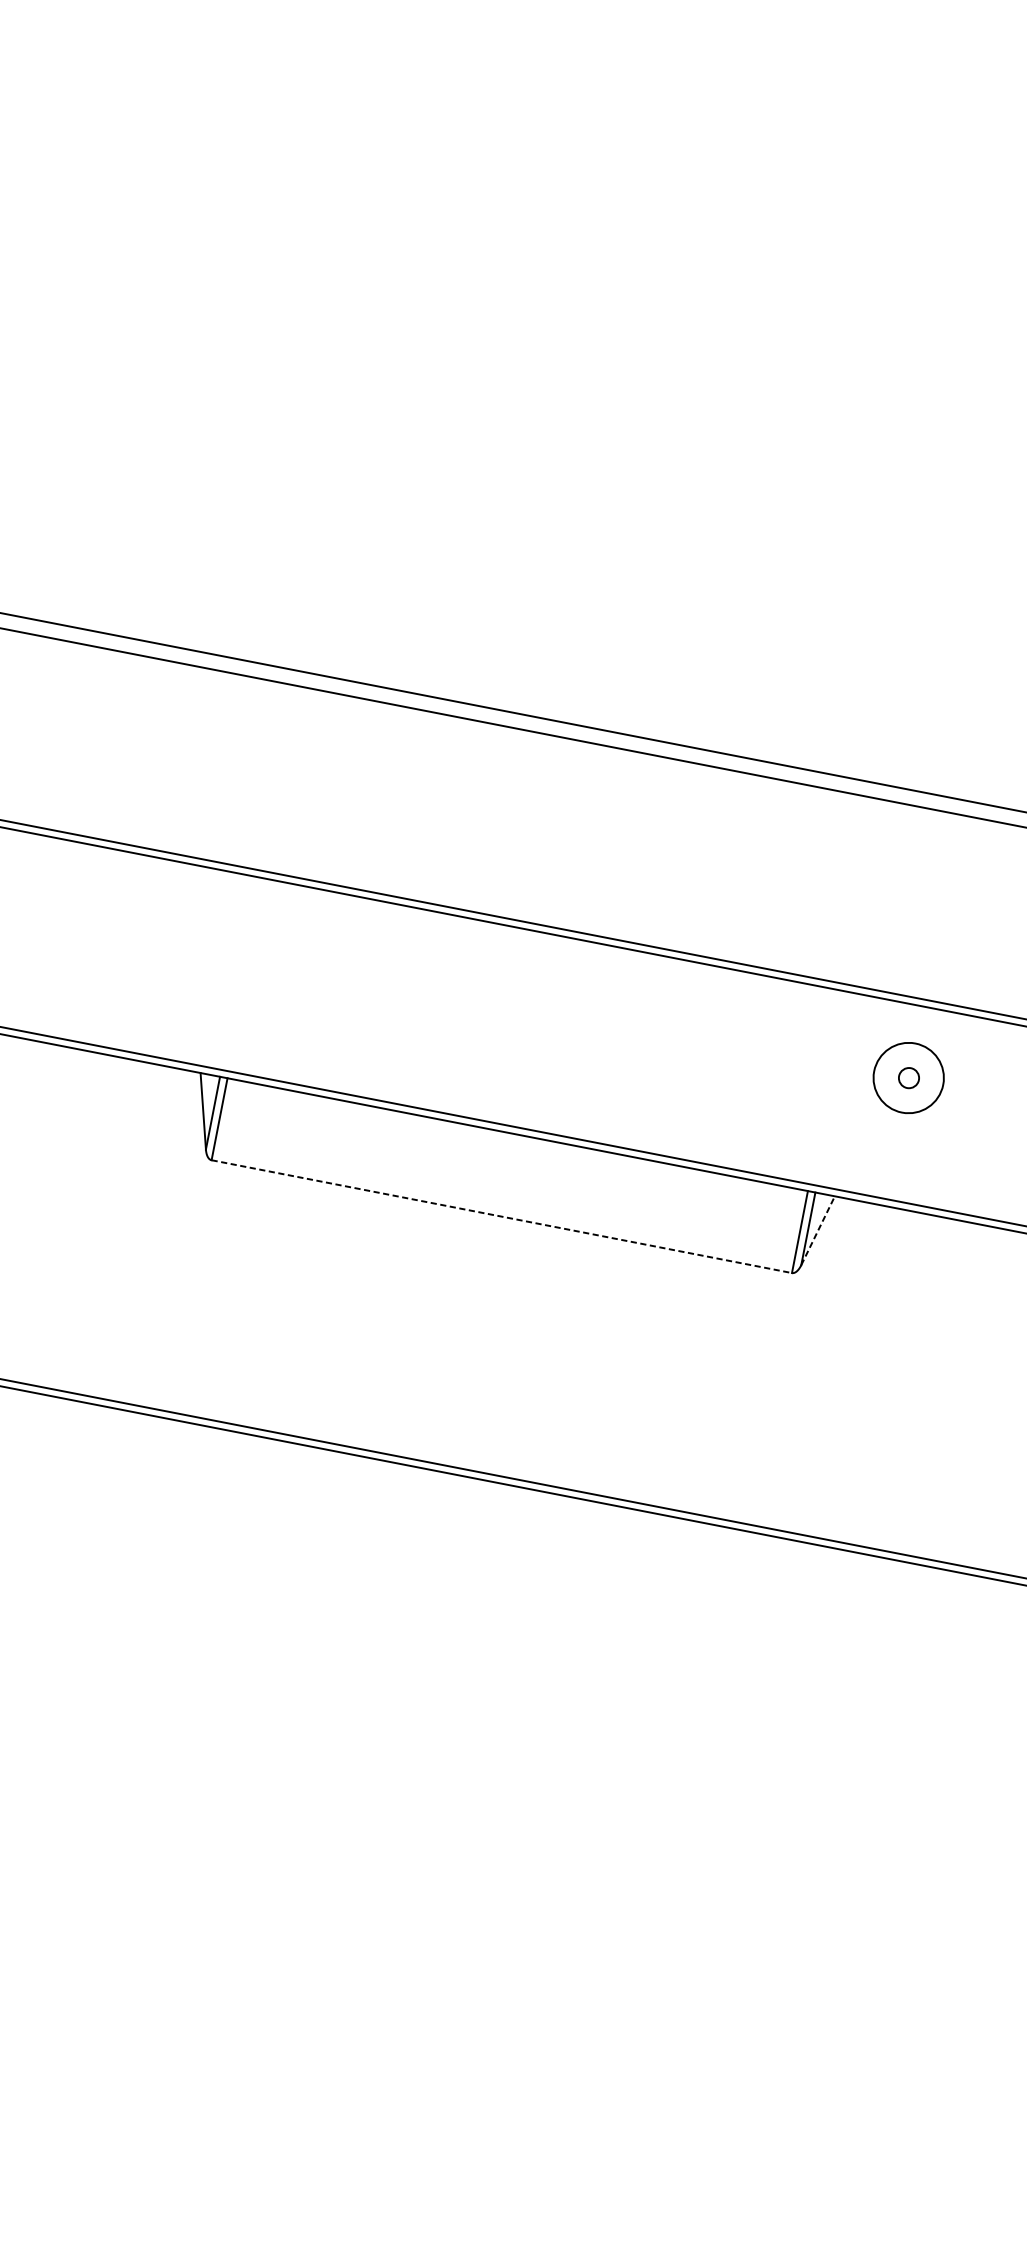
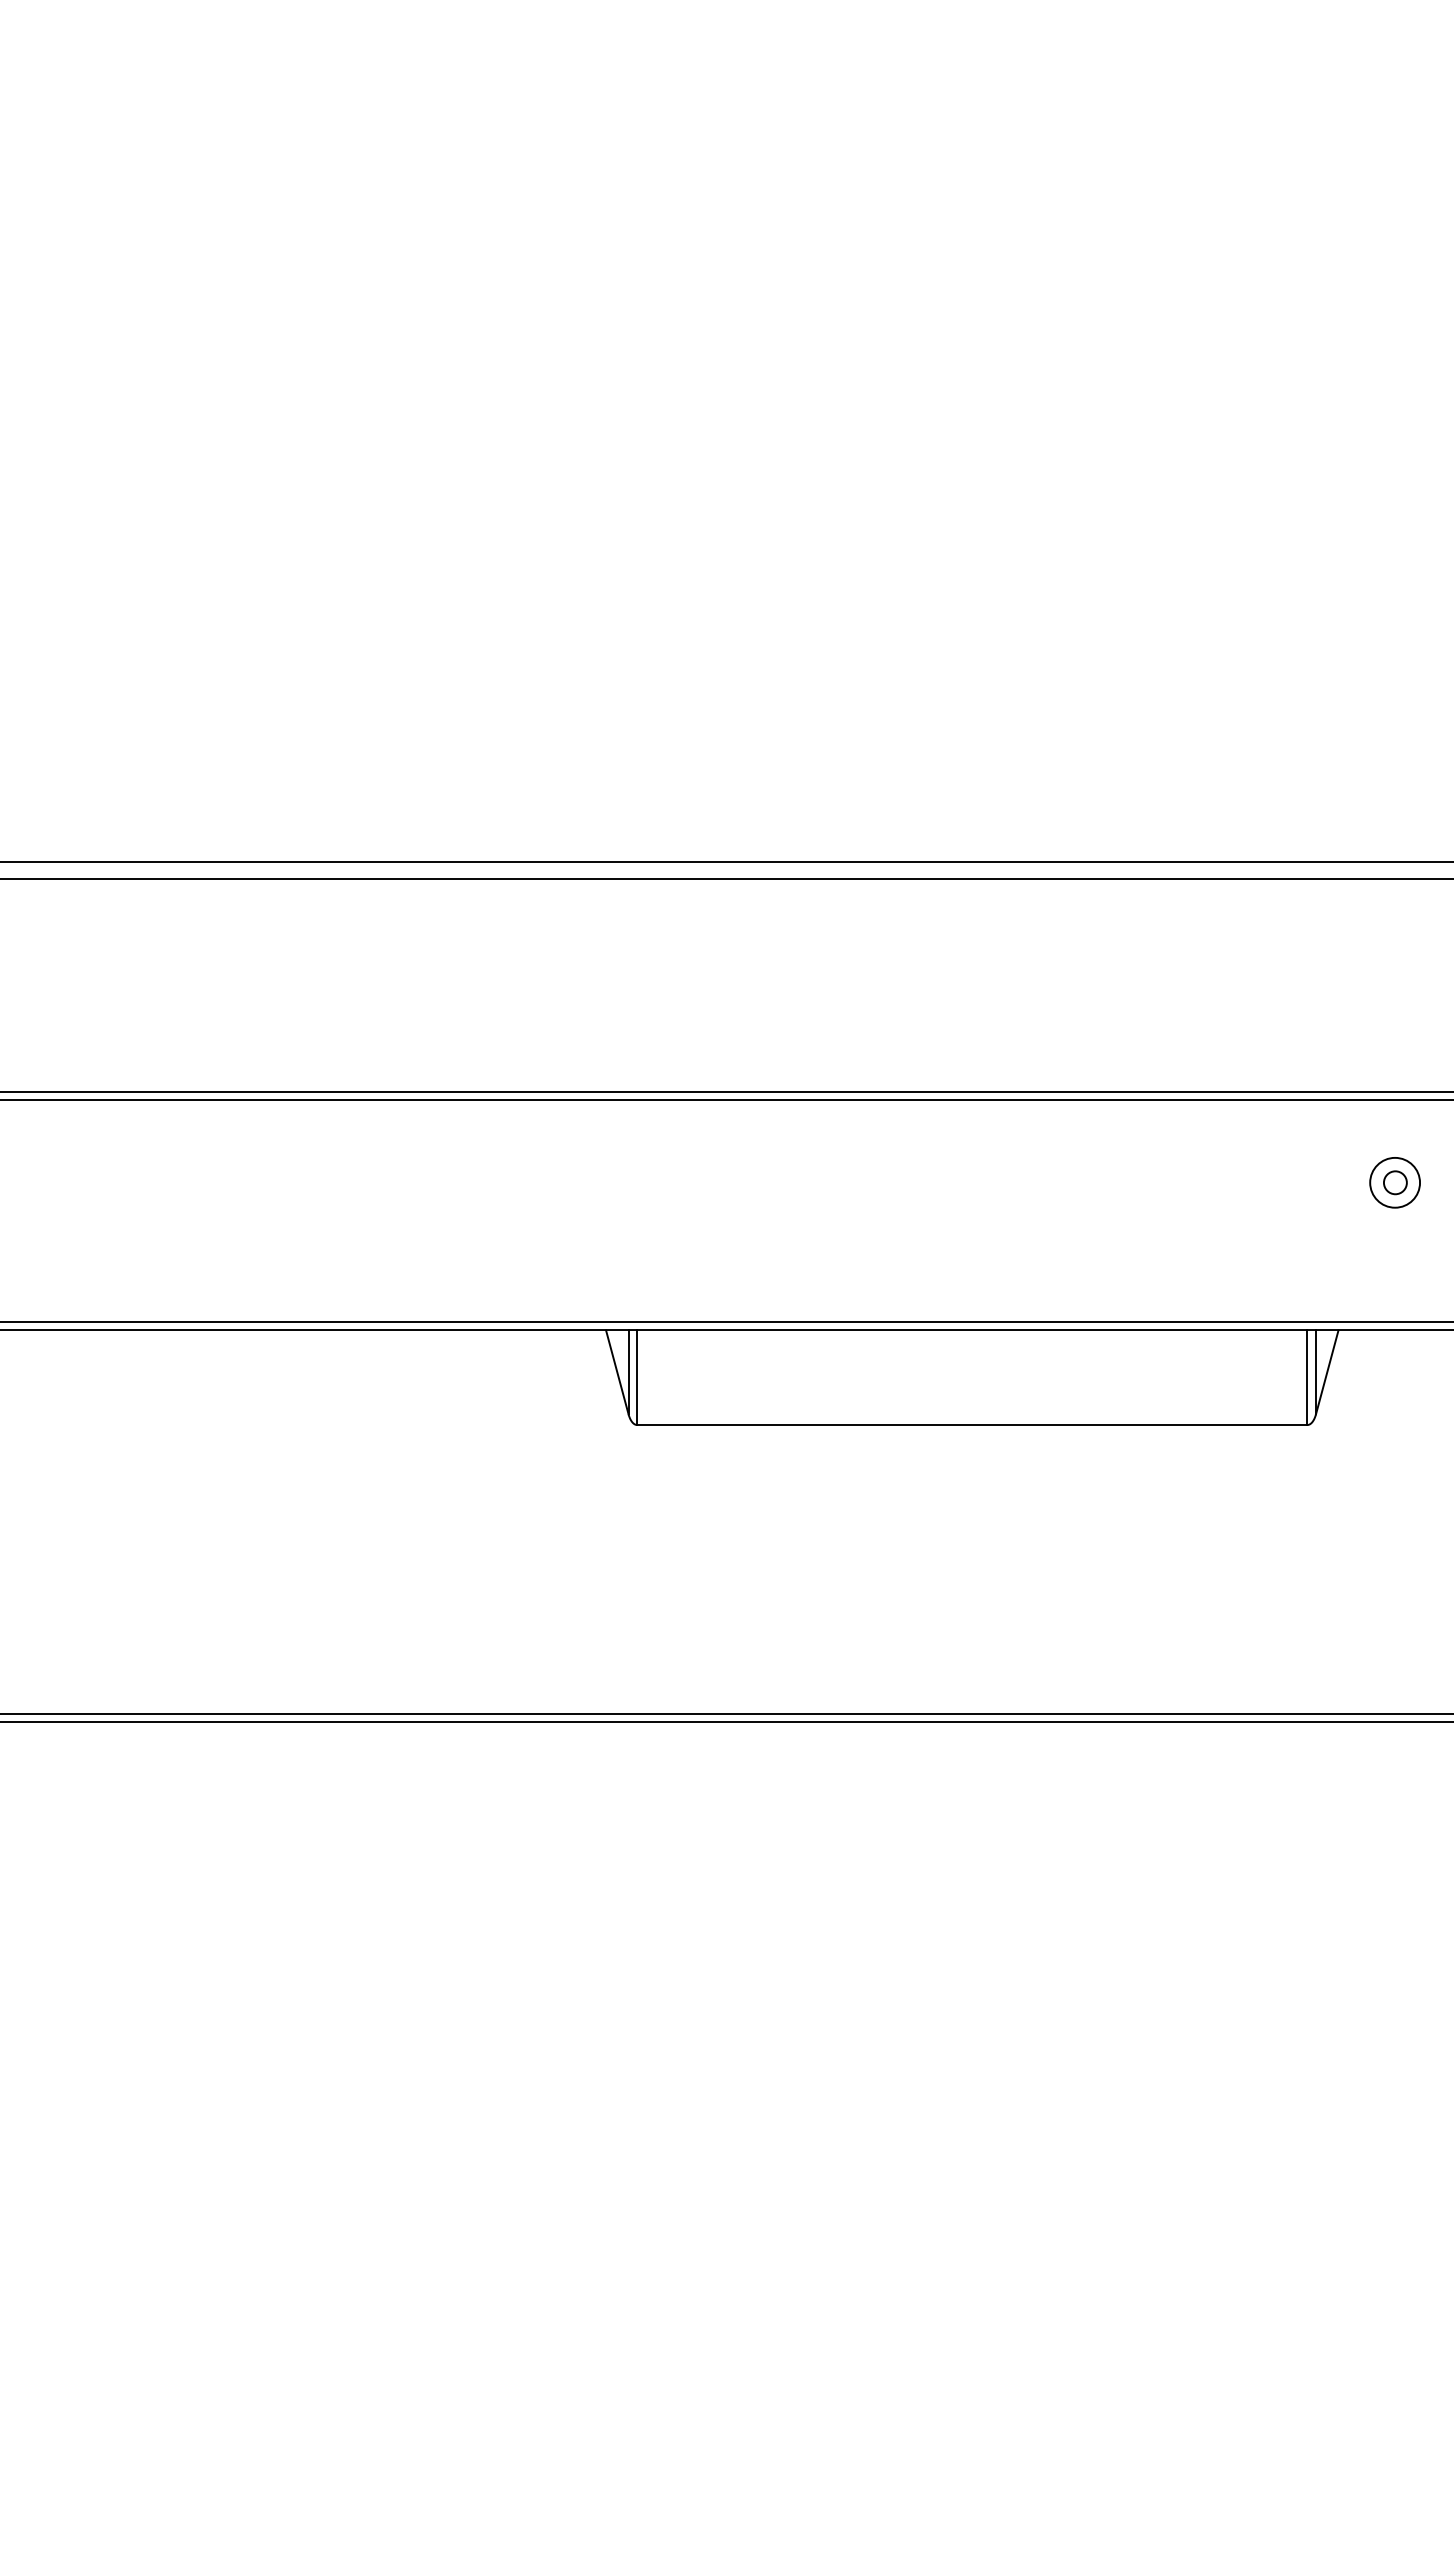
circle: (909, 1077) -> (1395, 1182), size x0.62
line: (501, 1217) -> (972, 1425), dashed -> solid
line: (818, 1230) -> (1327, 1371), dashed -> solid

